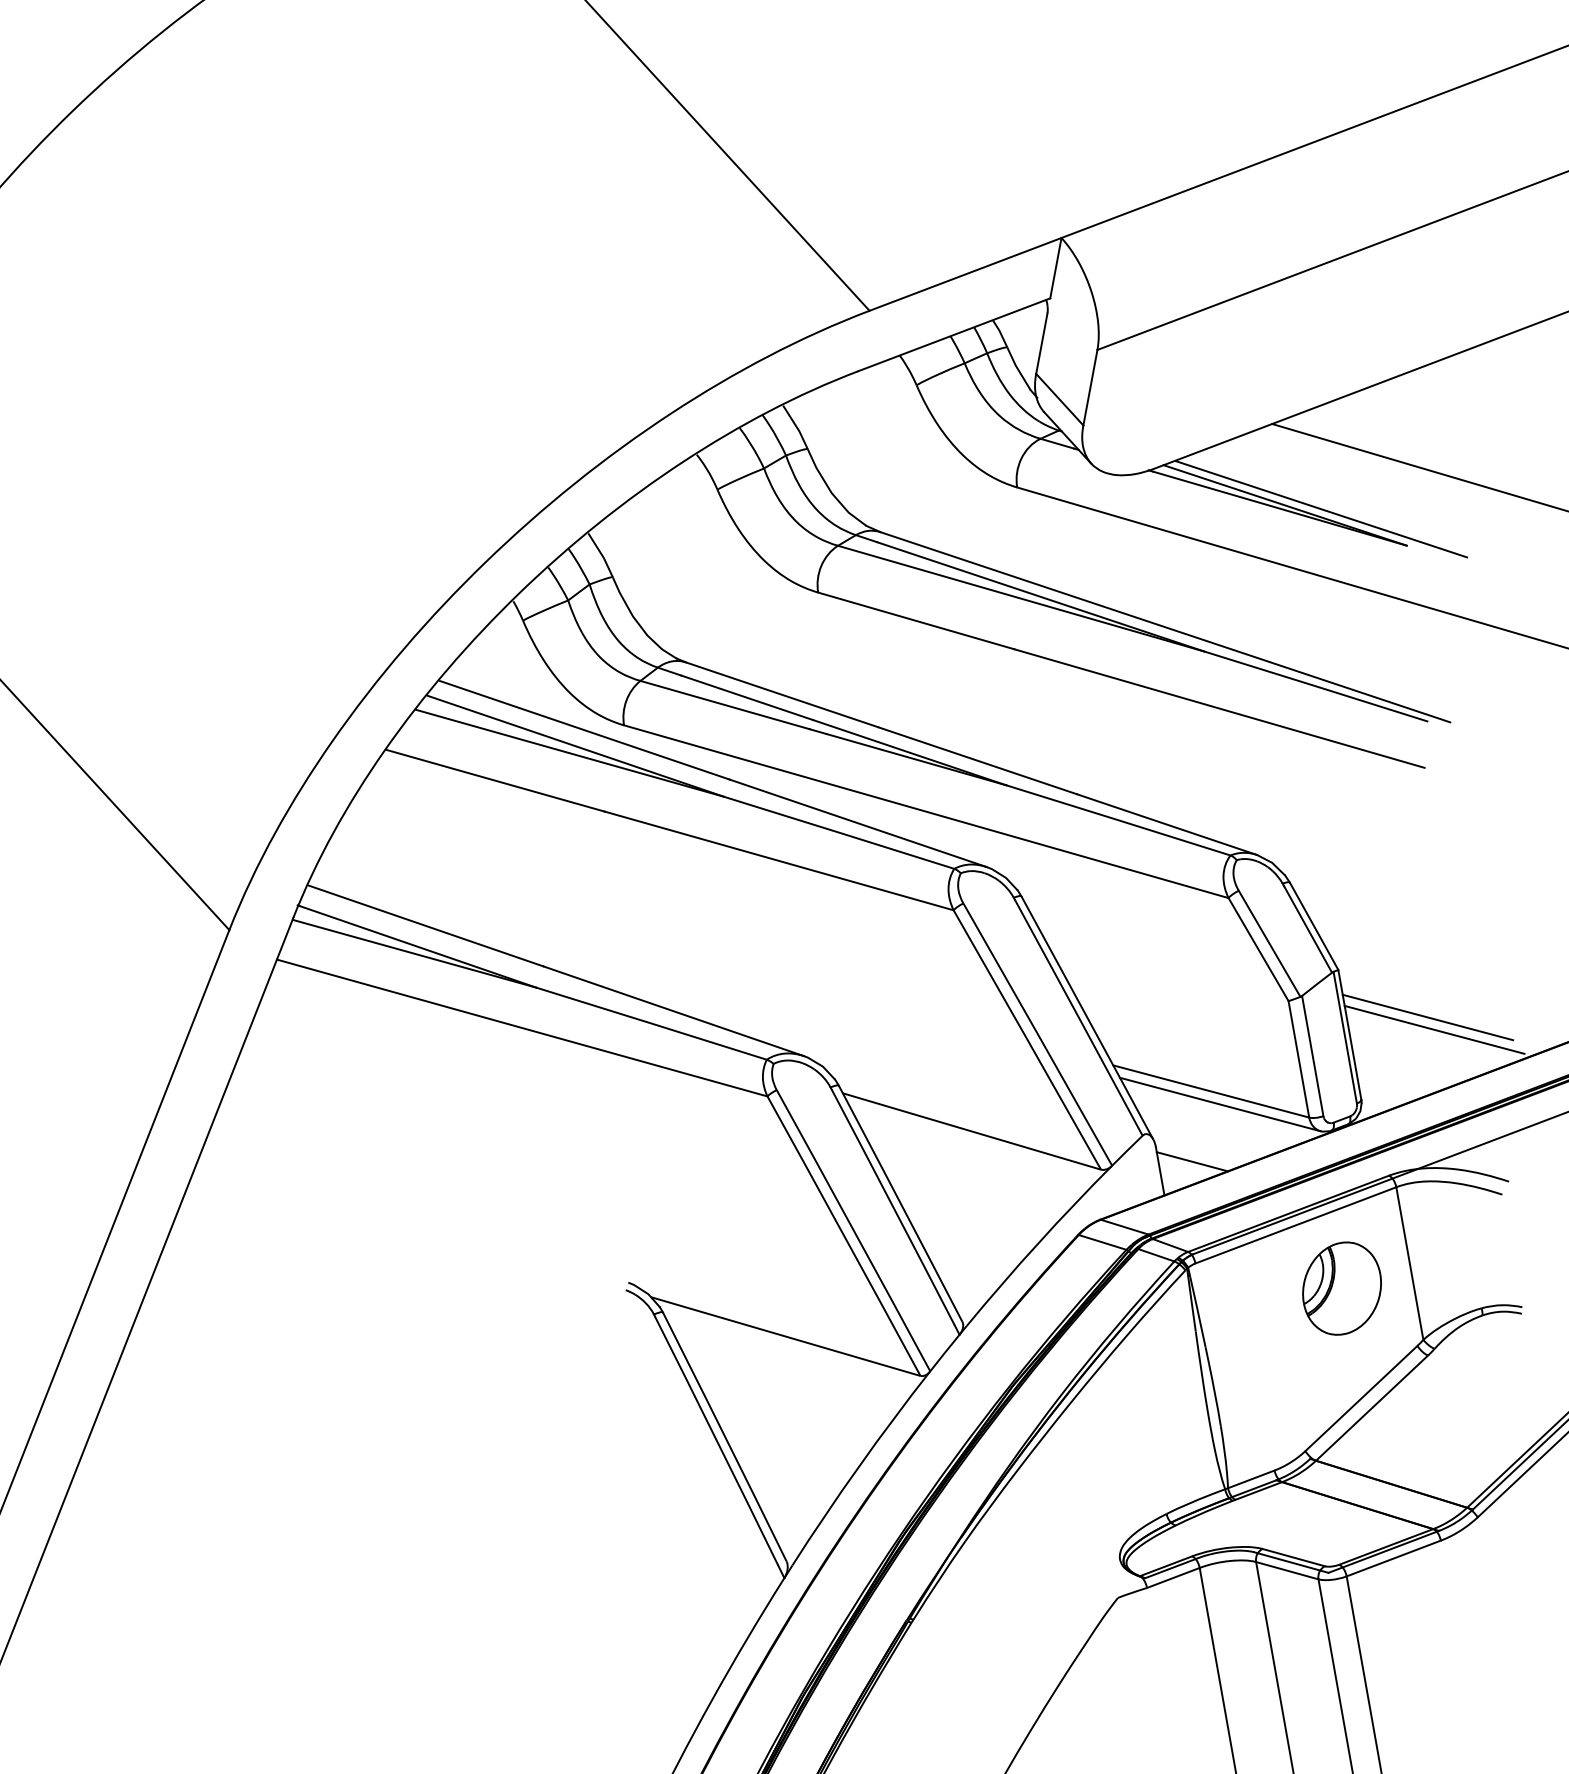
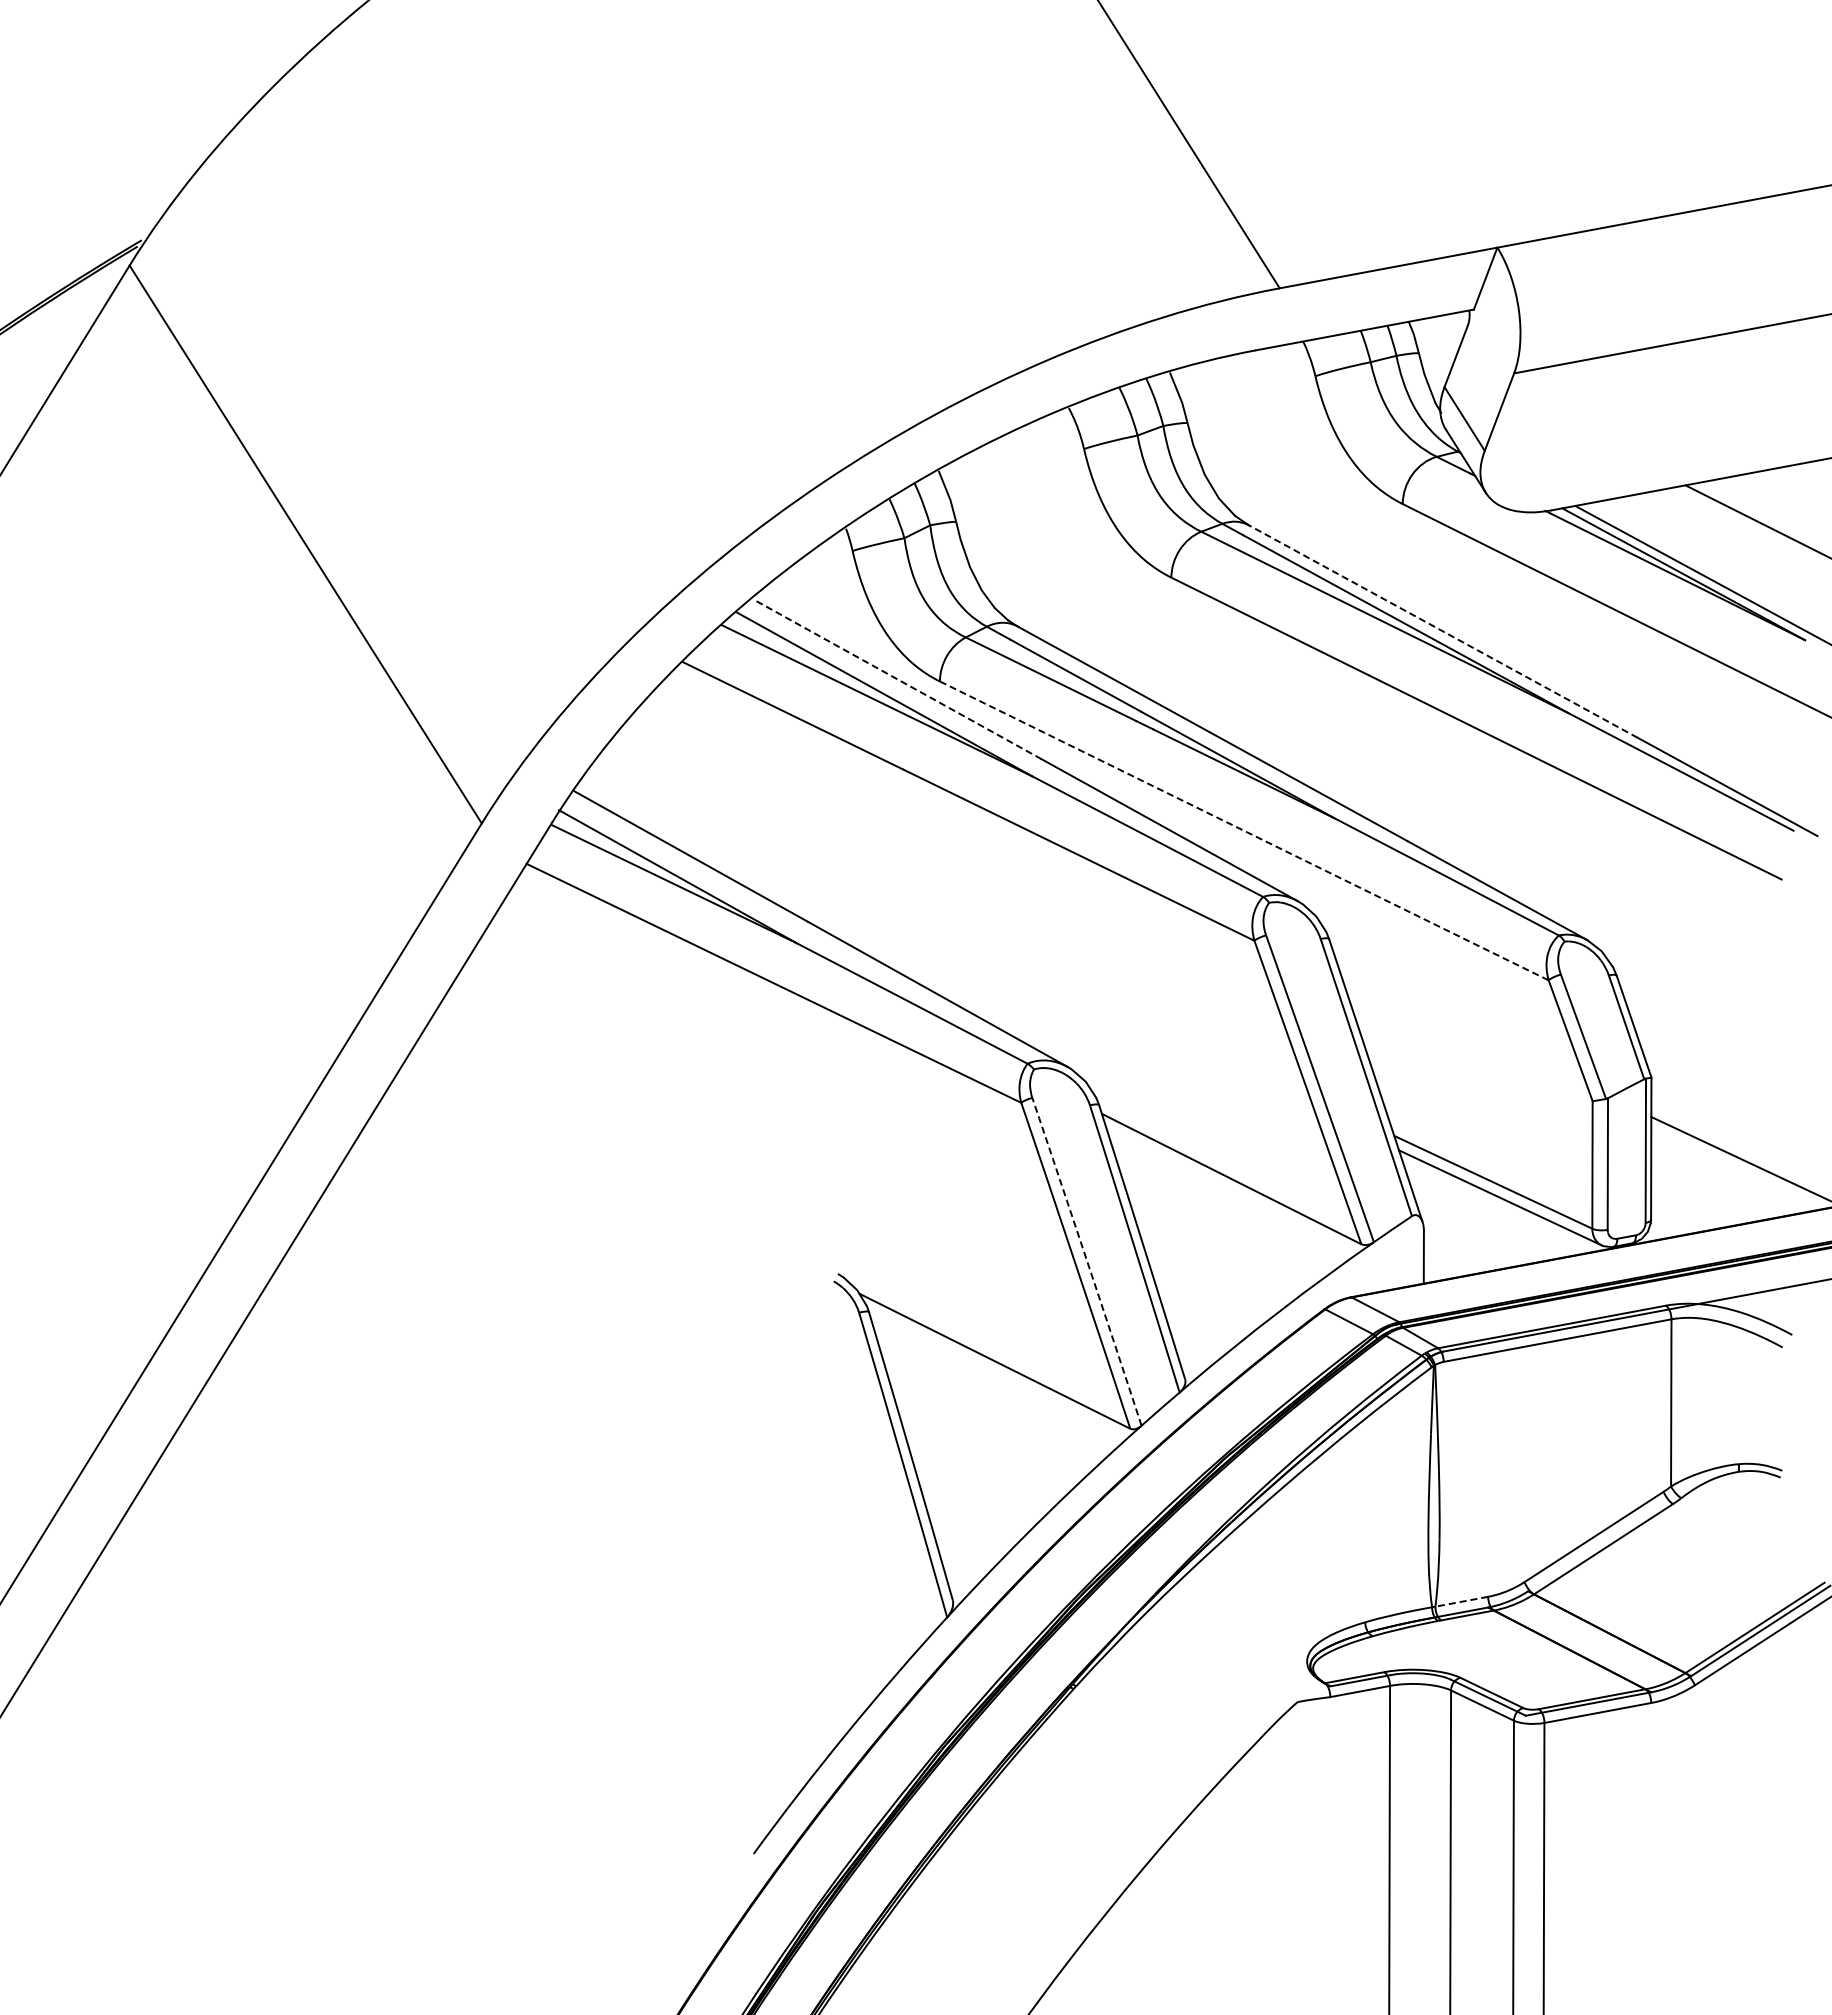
line: (1074, 597) -> (1442, 631), solid -> dashed
line: (583, 729) -> (896, 678), solid -> dashed
line: (926, 812) -> (1244, 831), solid -> dashed
line: (1427, 1016) -> (1737, 1144), removed
line: (1192, 1161) -> (1459, 1253), removed
arc: (853, 1230) -> (1087, 1261), solid -> dashed
part: (1342, 1288) -> (1594, 1416), removed
line: (1251, 1479) -> (1461, 1601), solid -> dashed

